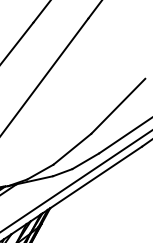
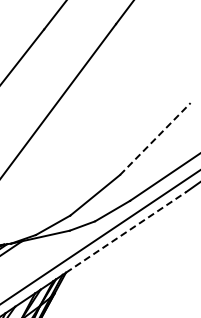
line: (118, 105) -> (155, 138), solid -> dashed
line: (96, 177) -> (126, 232), solid -> dashed

